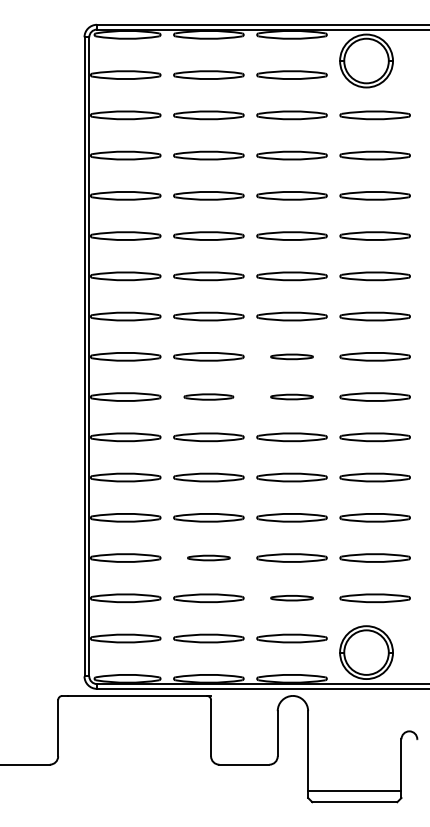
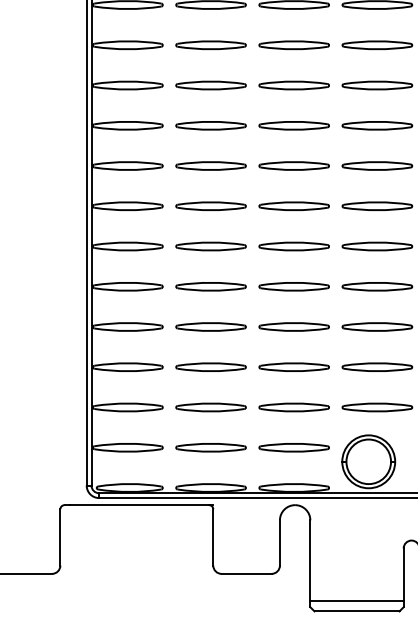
part: (291, 356) -> (293, 165), size x1.67
part: (208, 396) -> (210, 205), size x1.43
part: (291, 396) -> (293, 205), size x1.67
part: (208, 557) -> (210, 366), size x1.67
part: (291, 597) -> (293, 406), size x1.67

